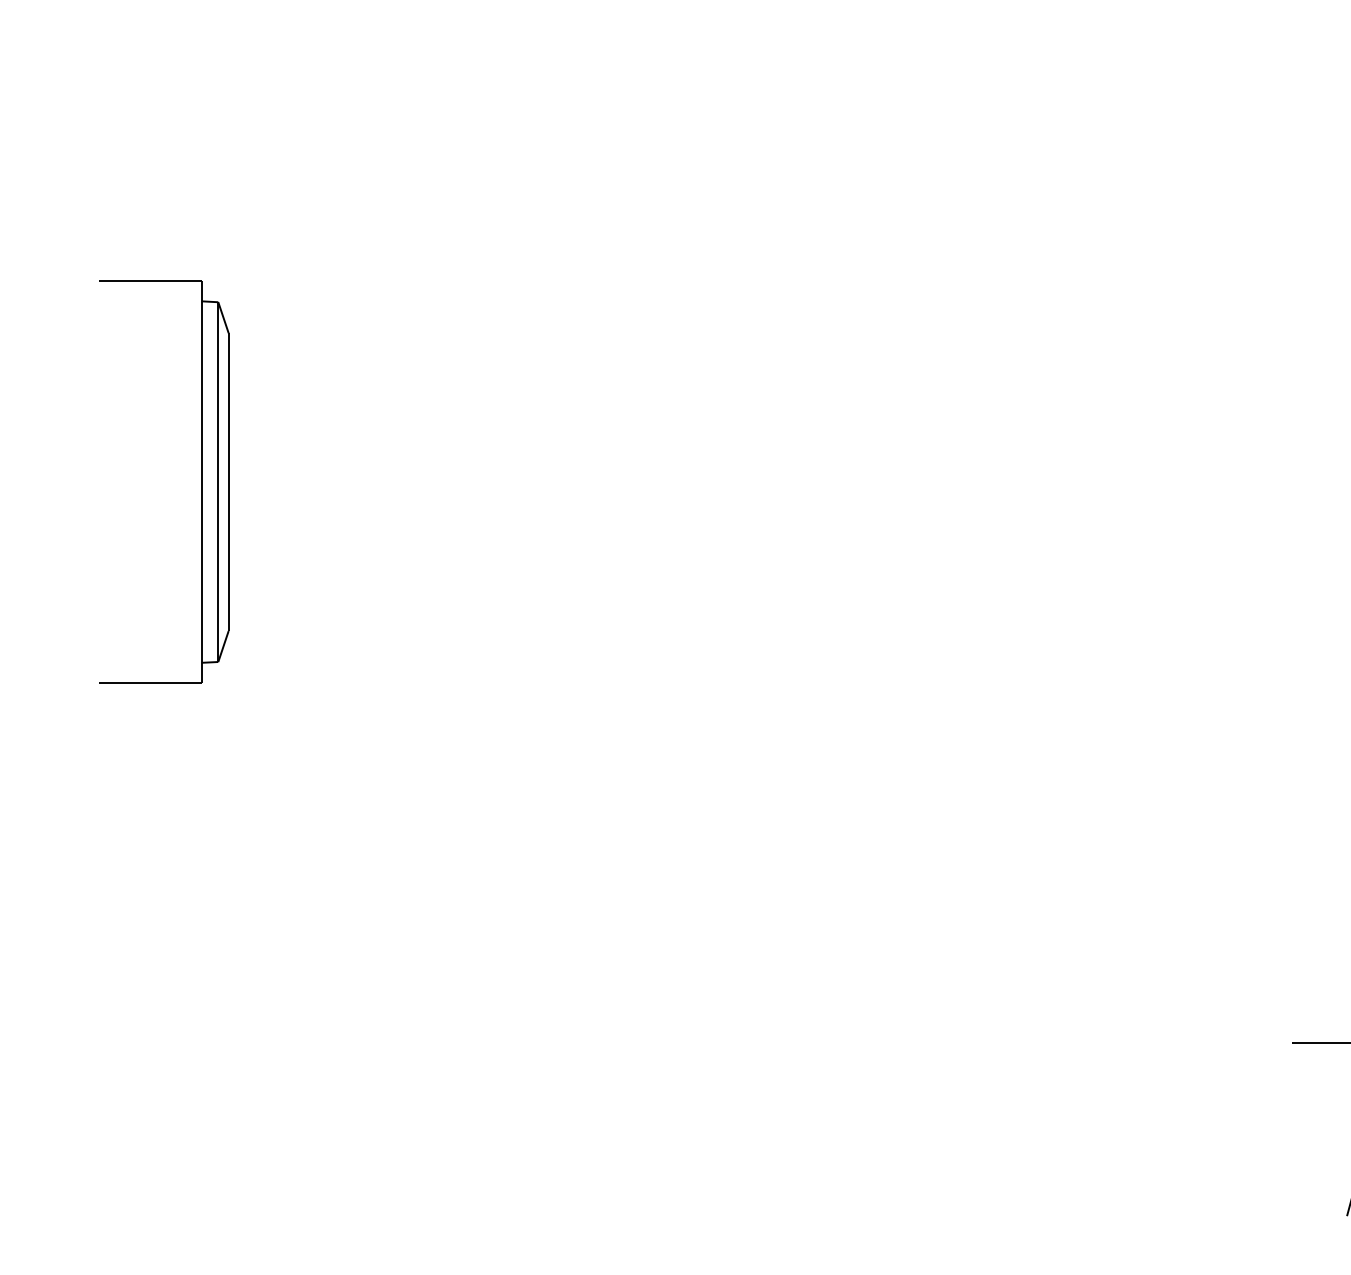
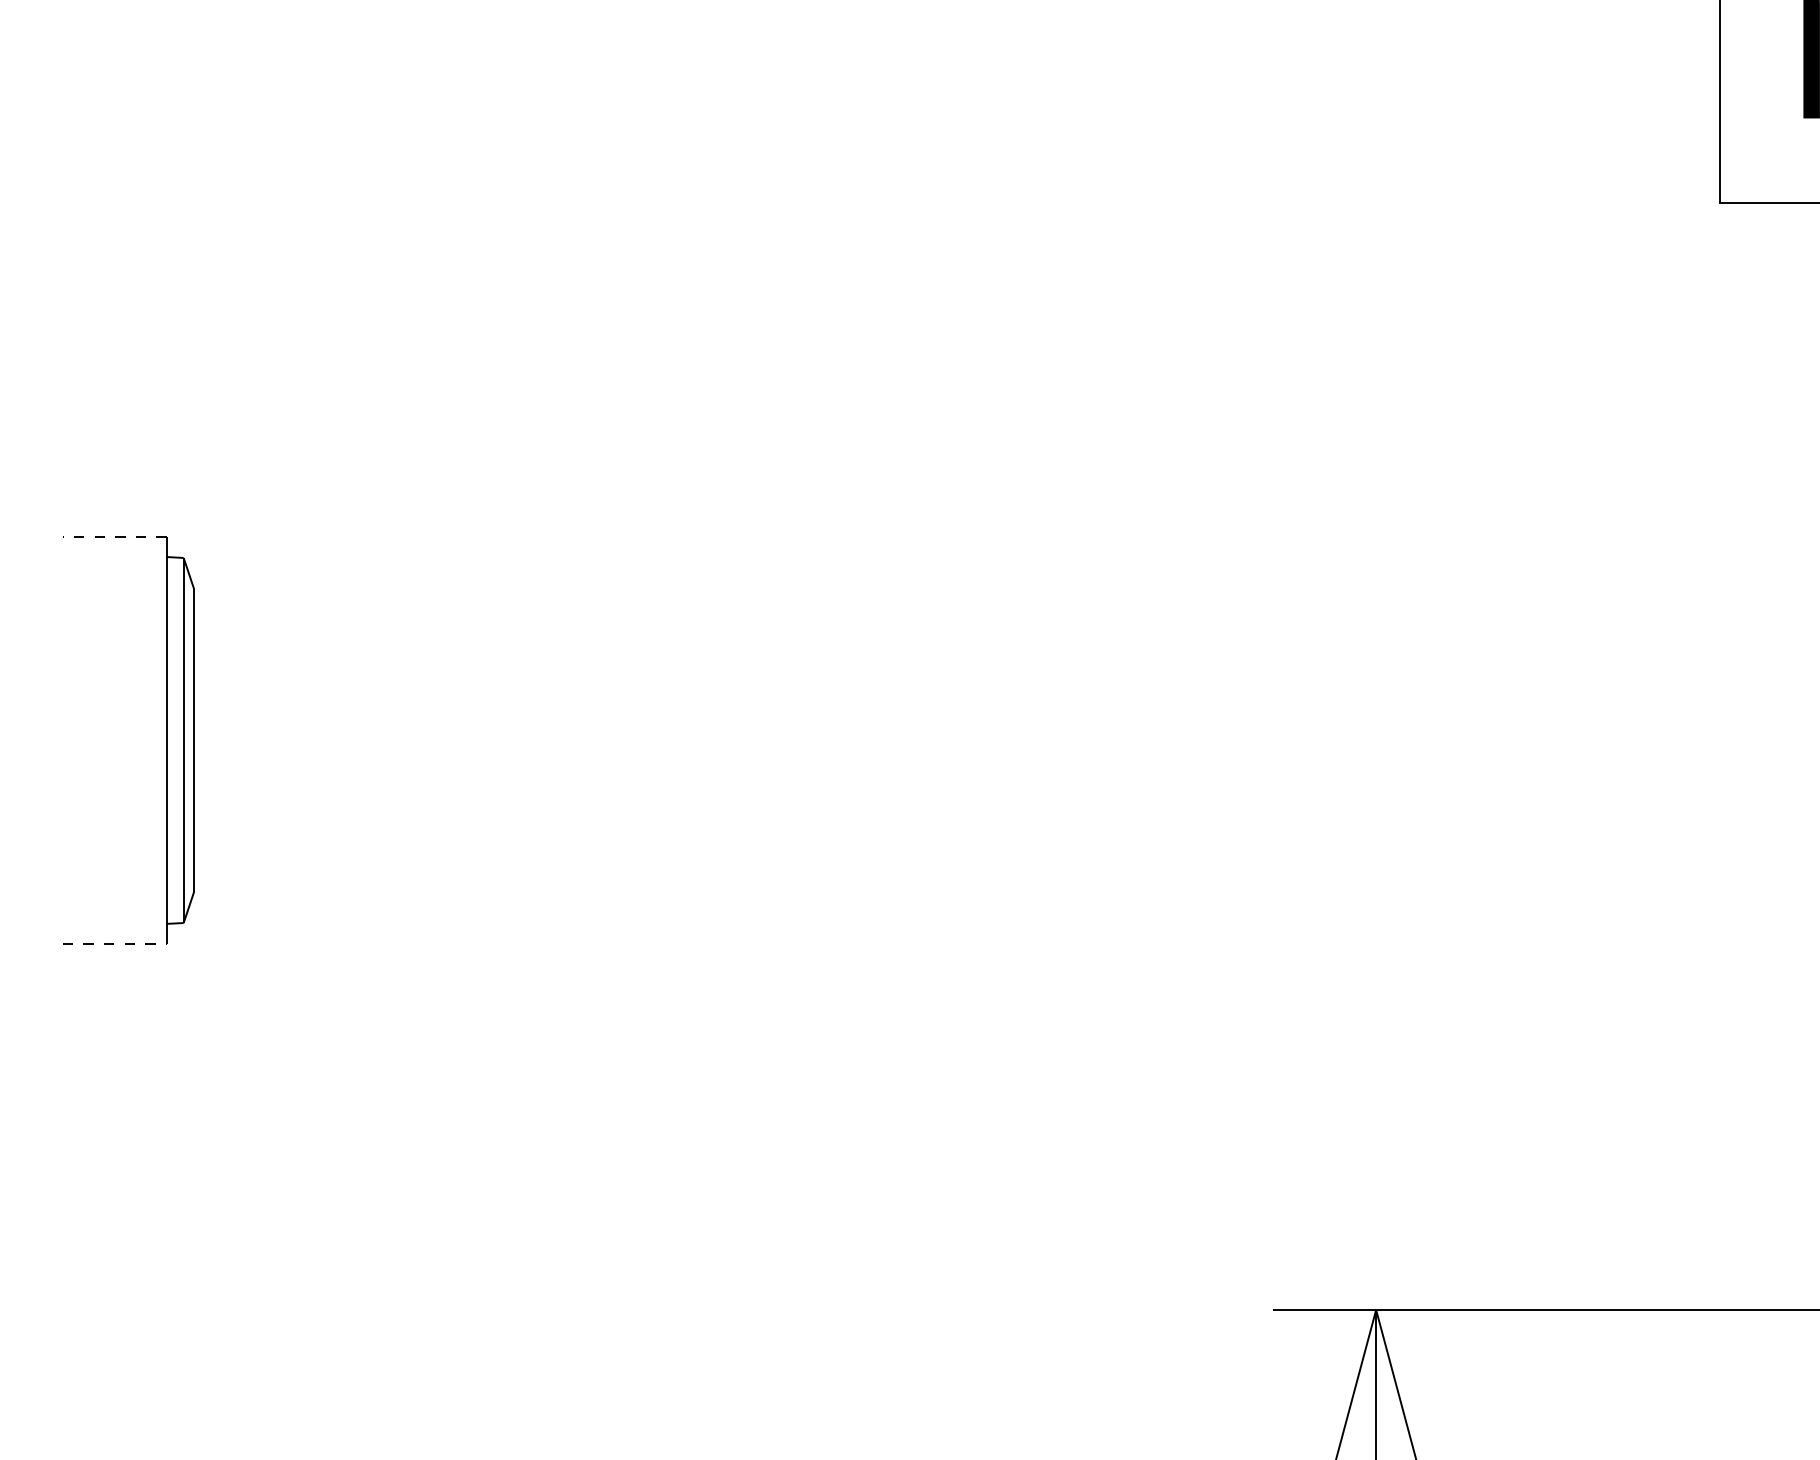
line: (150, 281) -> (114, 536), solid -> dashed
line: (151, 683) -> (115, 944), solid -> dashed

